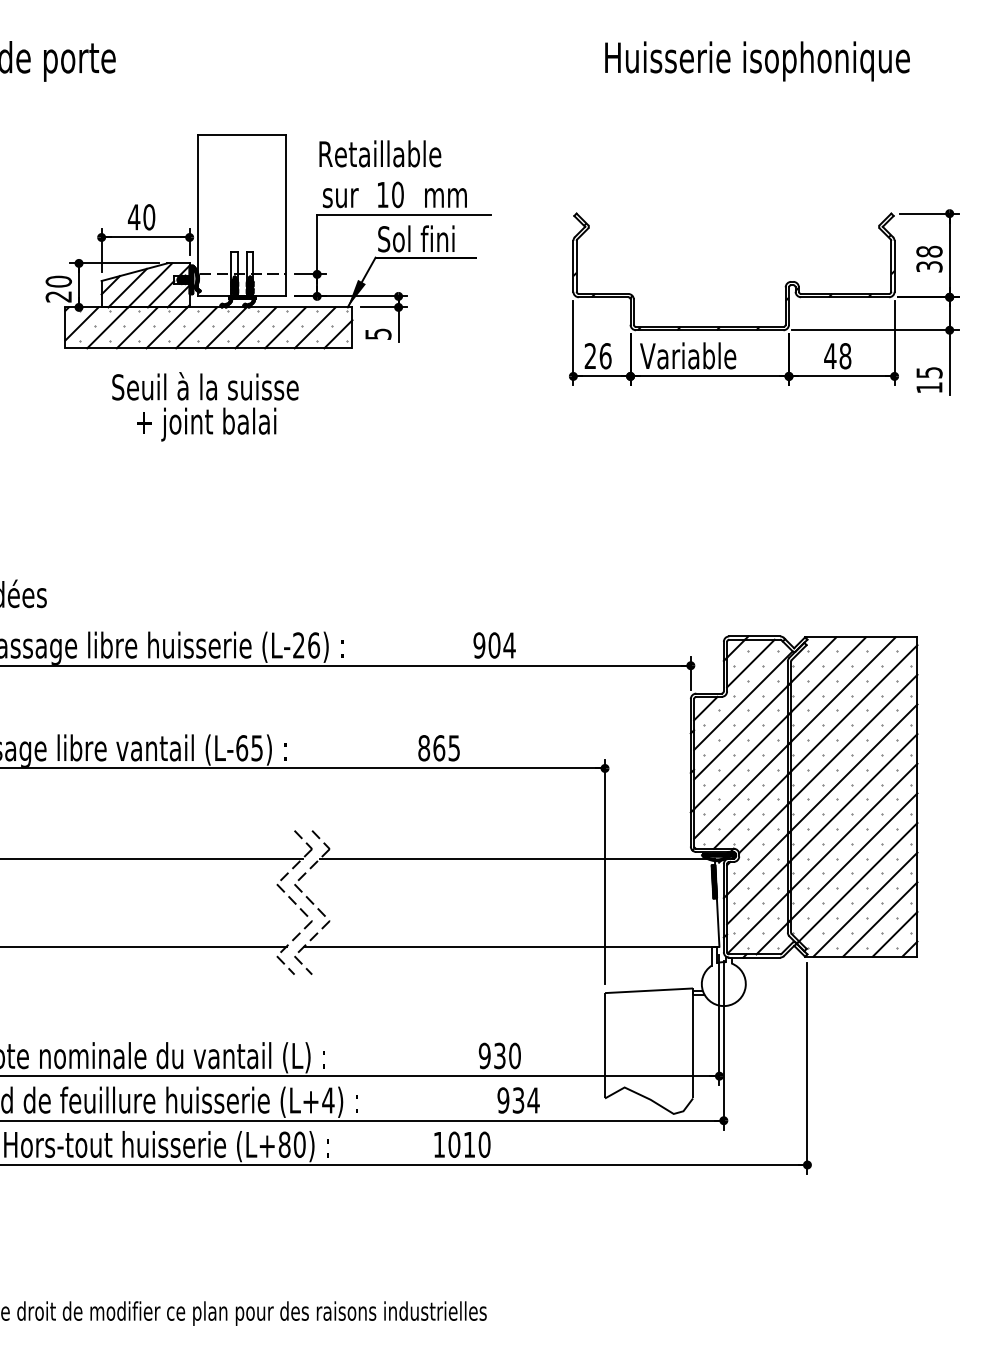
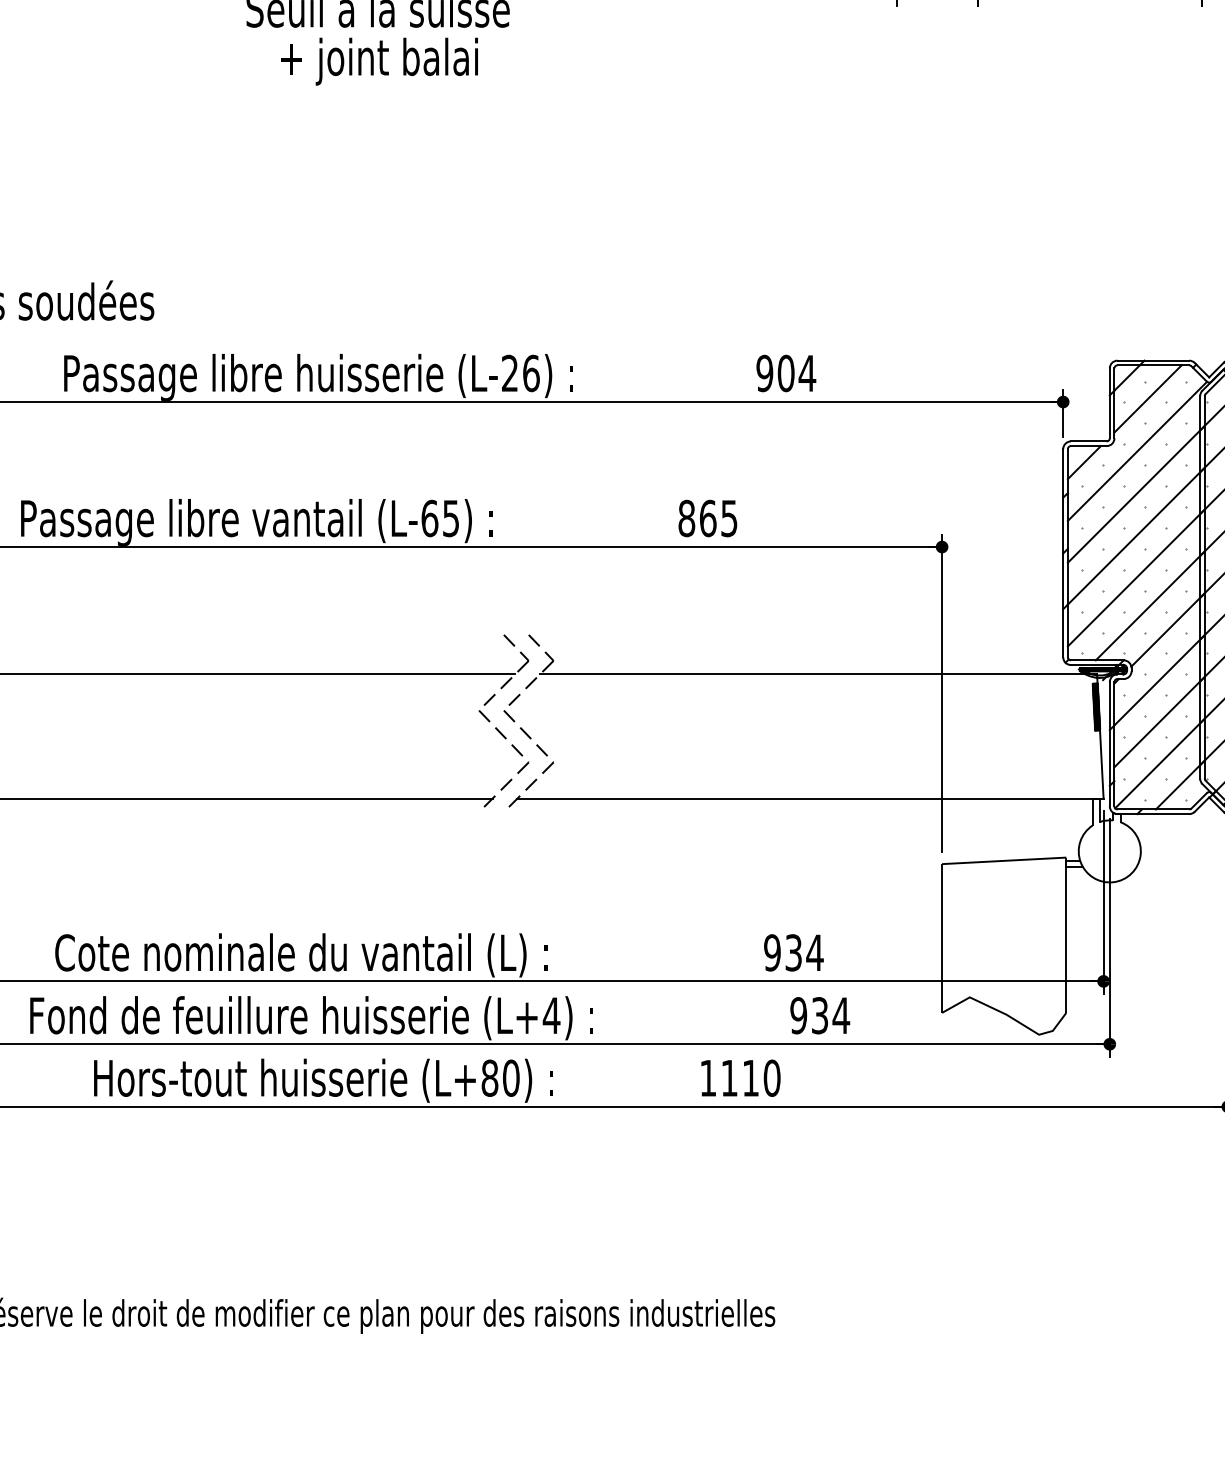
line: (285, 965) -> (491, 825), removed
line: (303, 965) -> (516, 825), removed
text: (514, 1055) -> (814, 952), 930 -> 934
text: (454, 1144) -> (729, 1077), 1010 -> 1110

